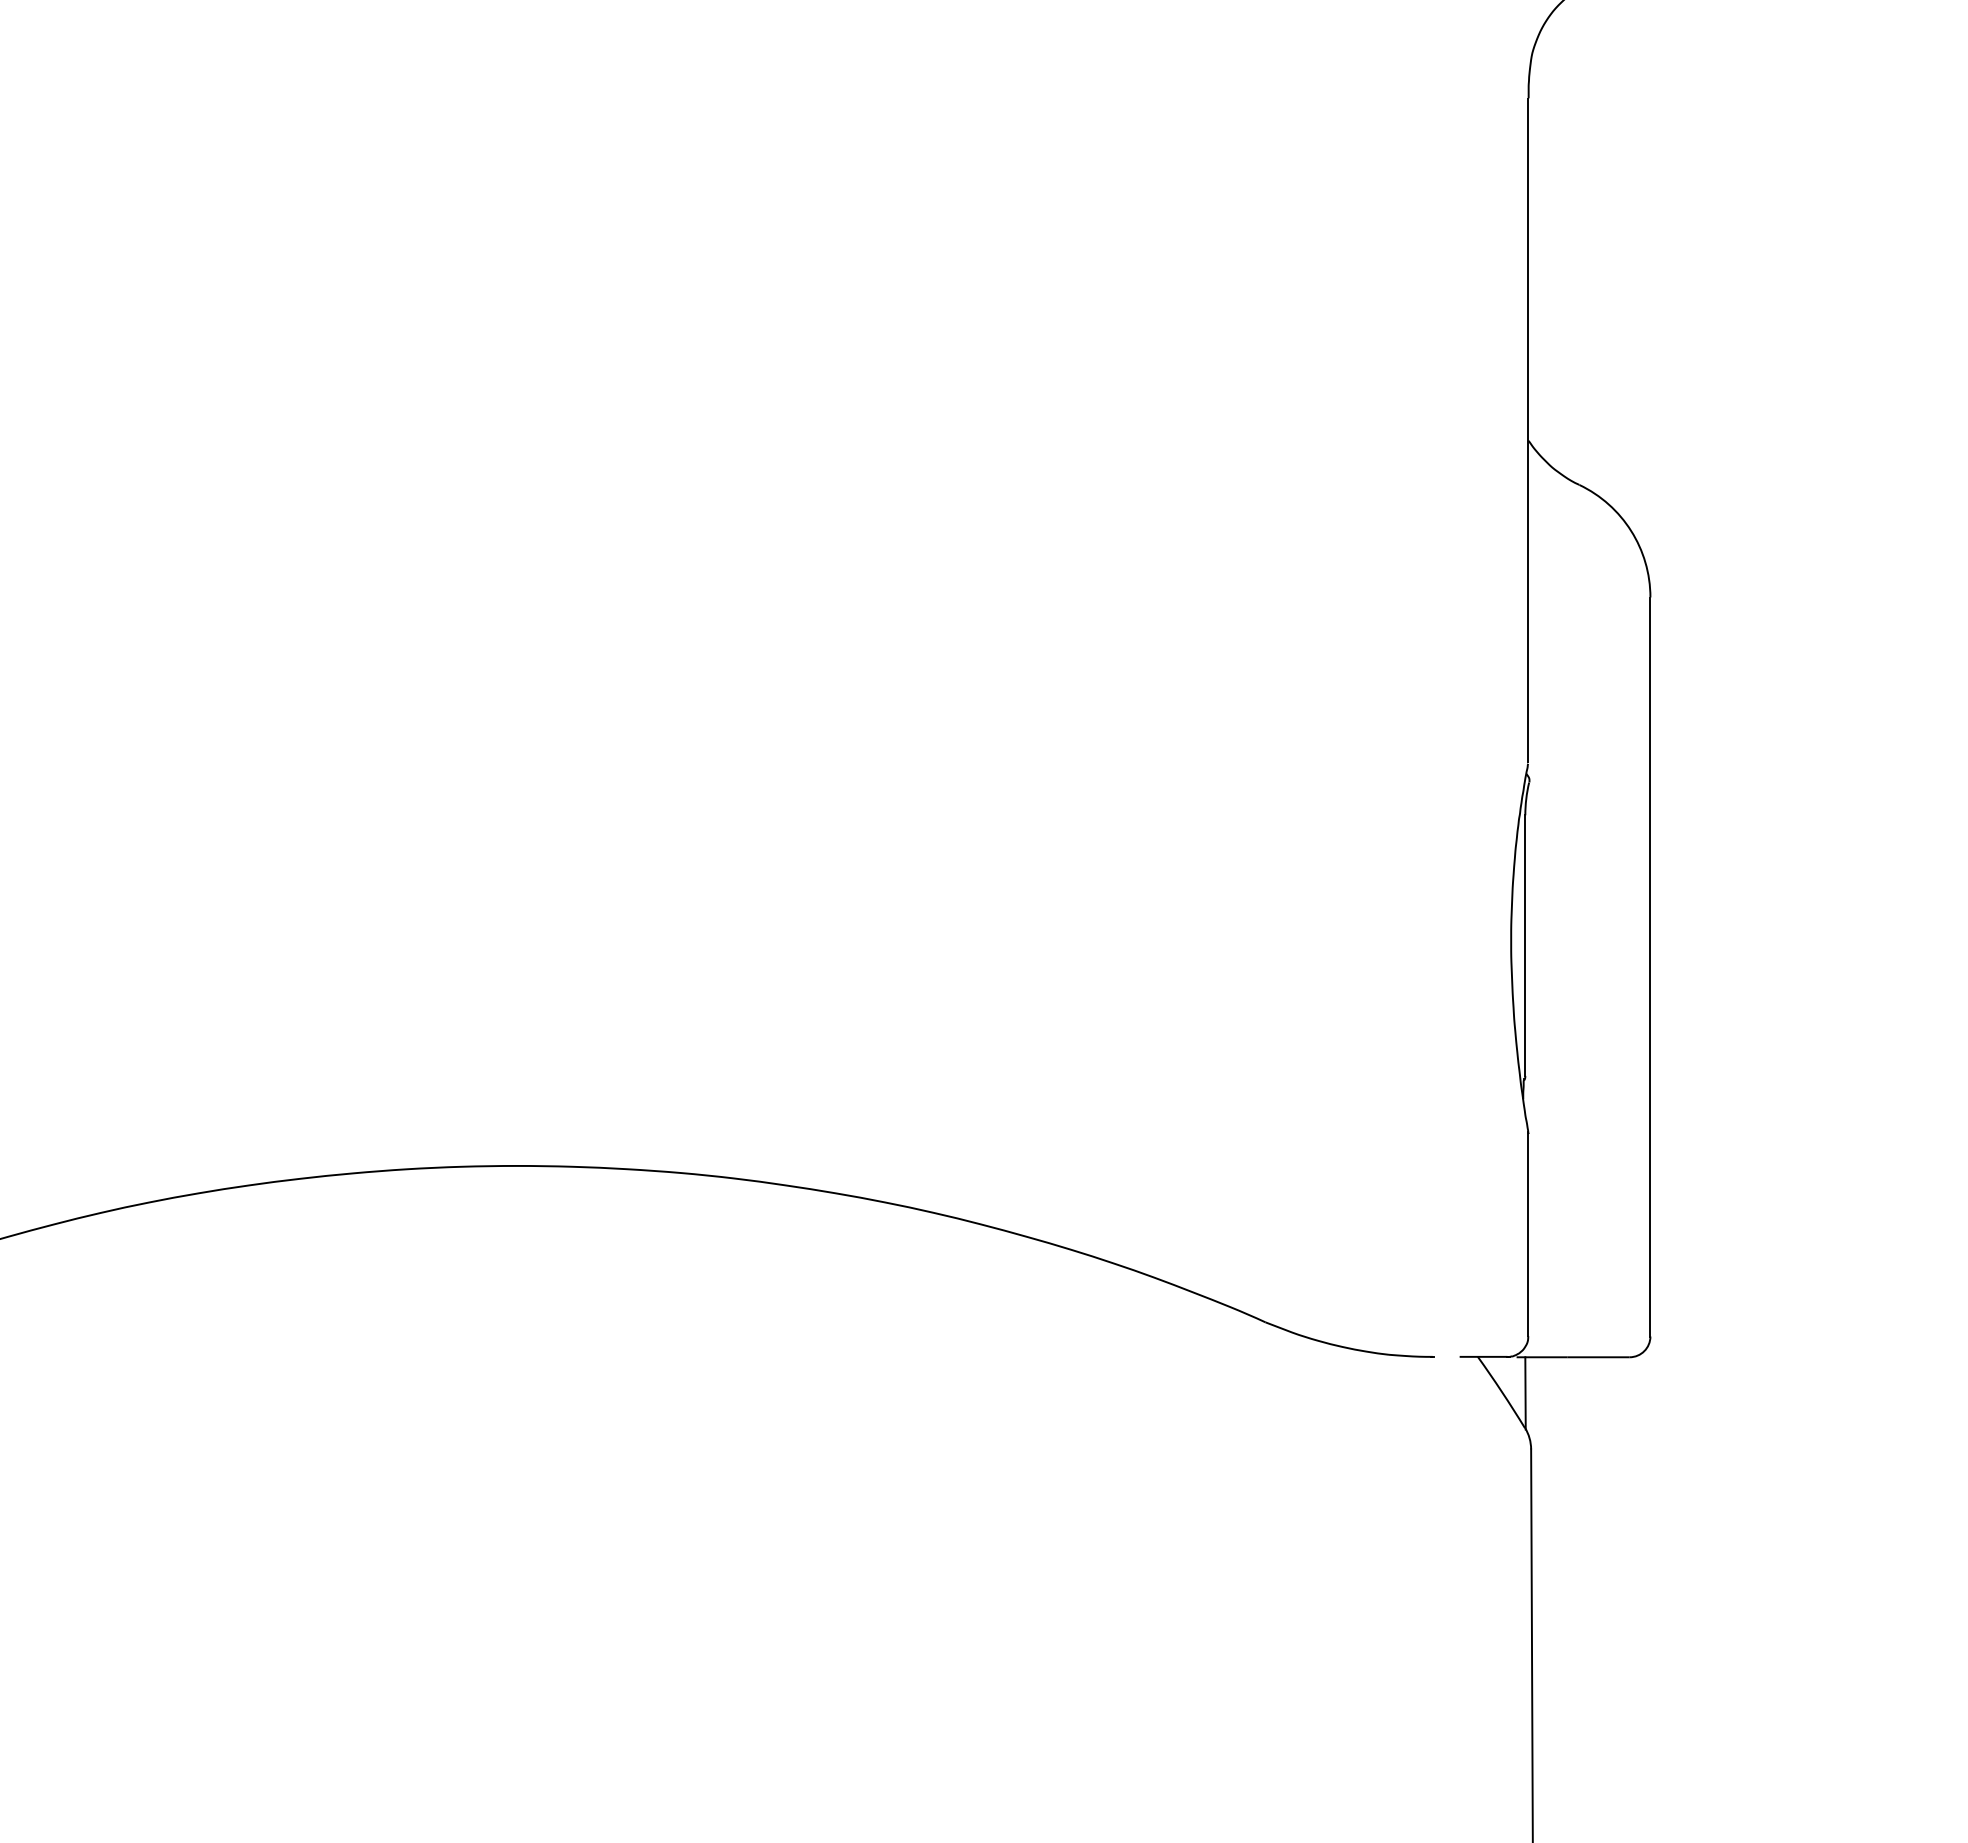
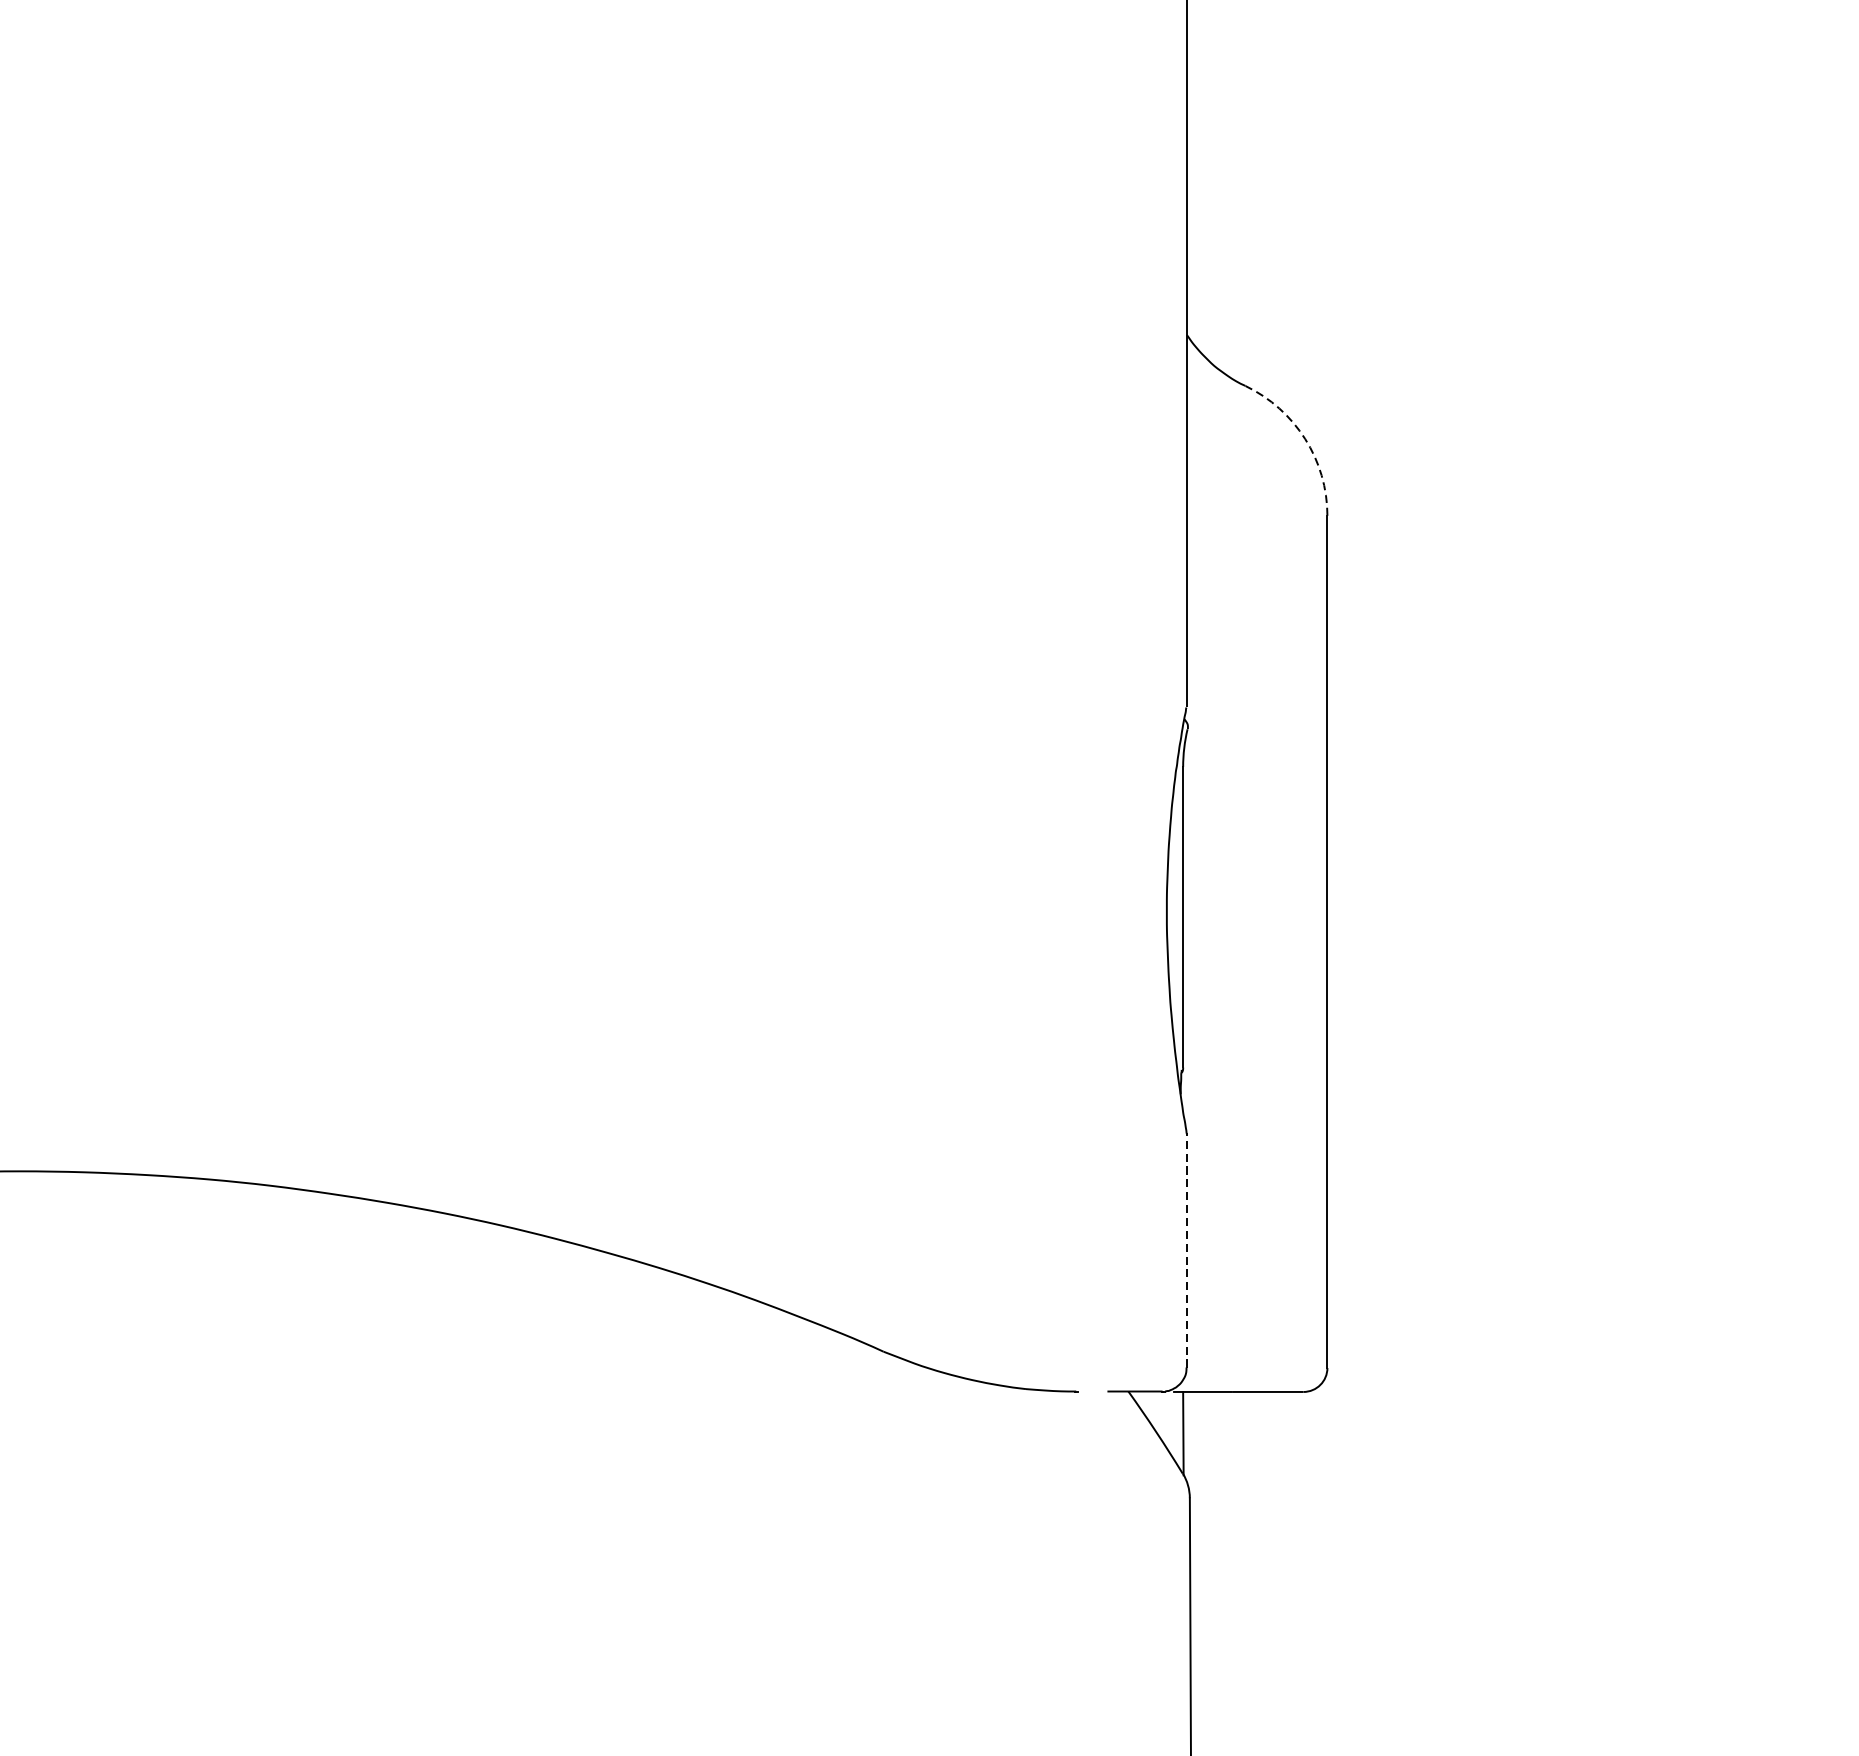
arc: (1631, 530) -> (1305, 438), solid -> dashed
line: (1528, 1234) -> (1186, 1250), solid -> dashed

